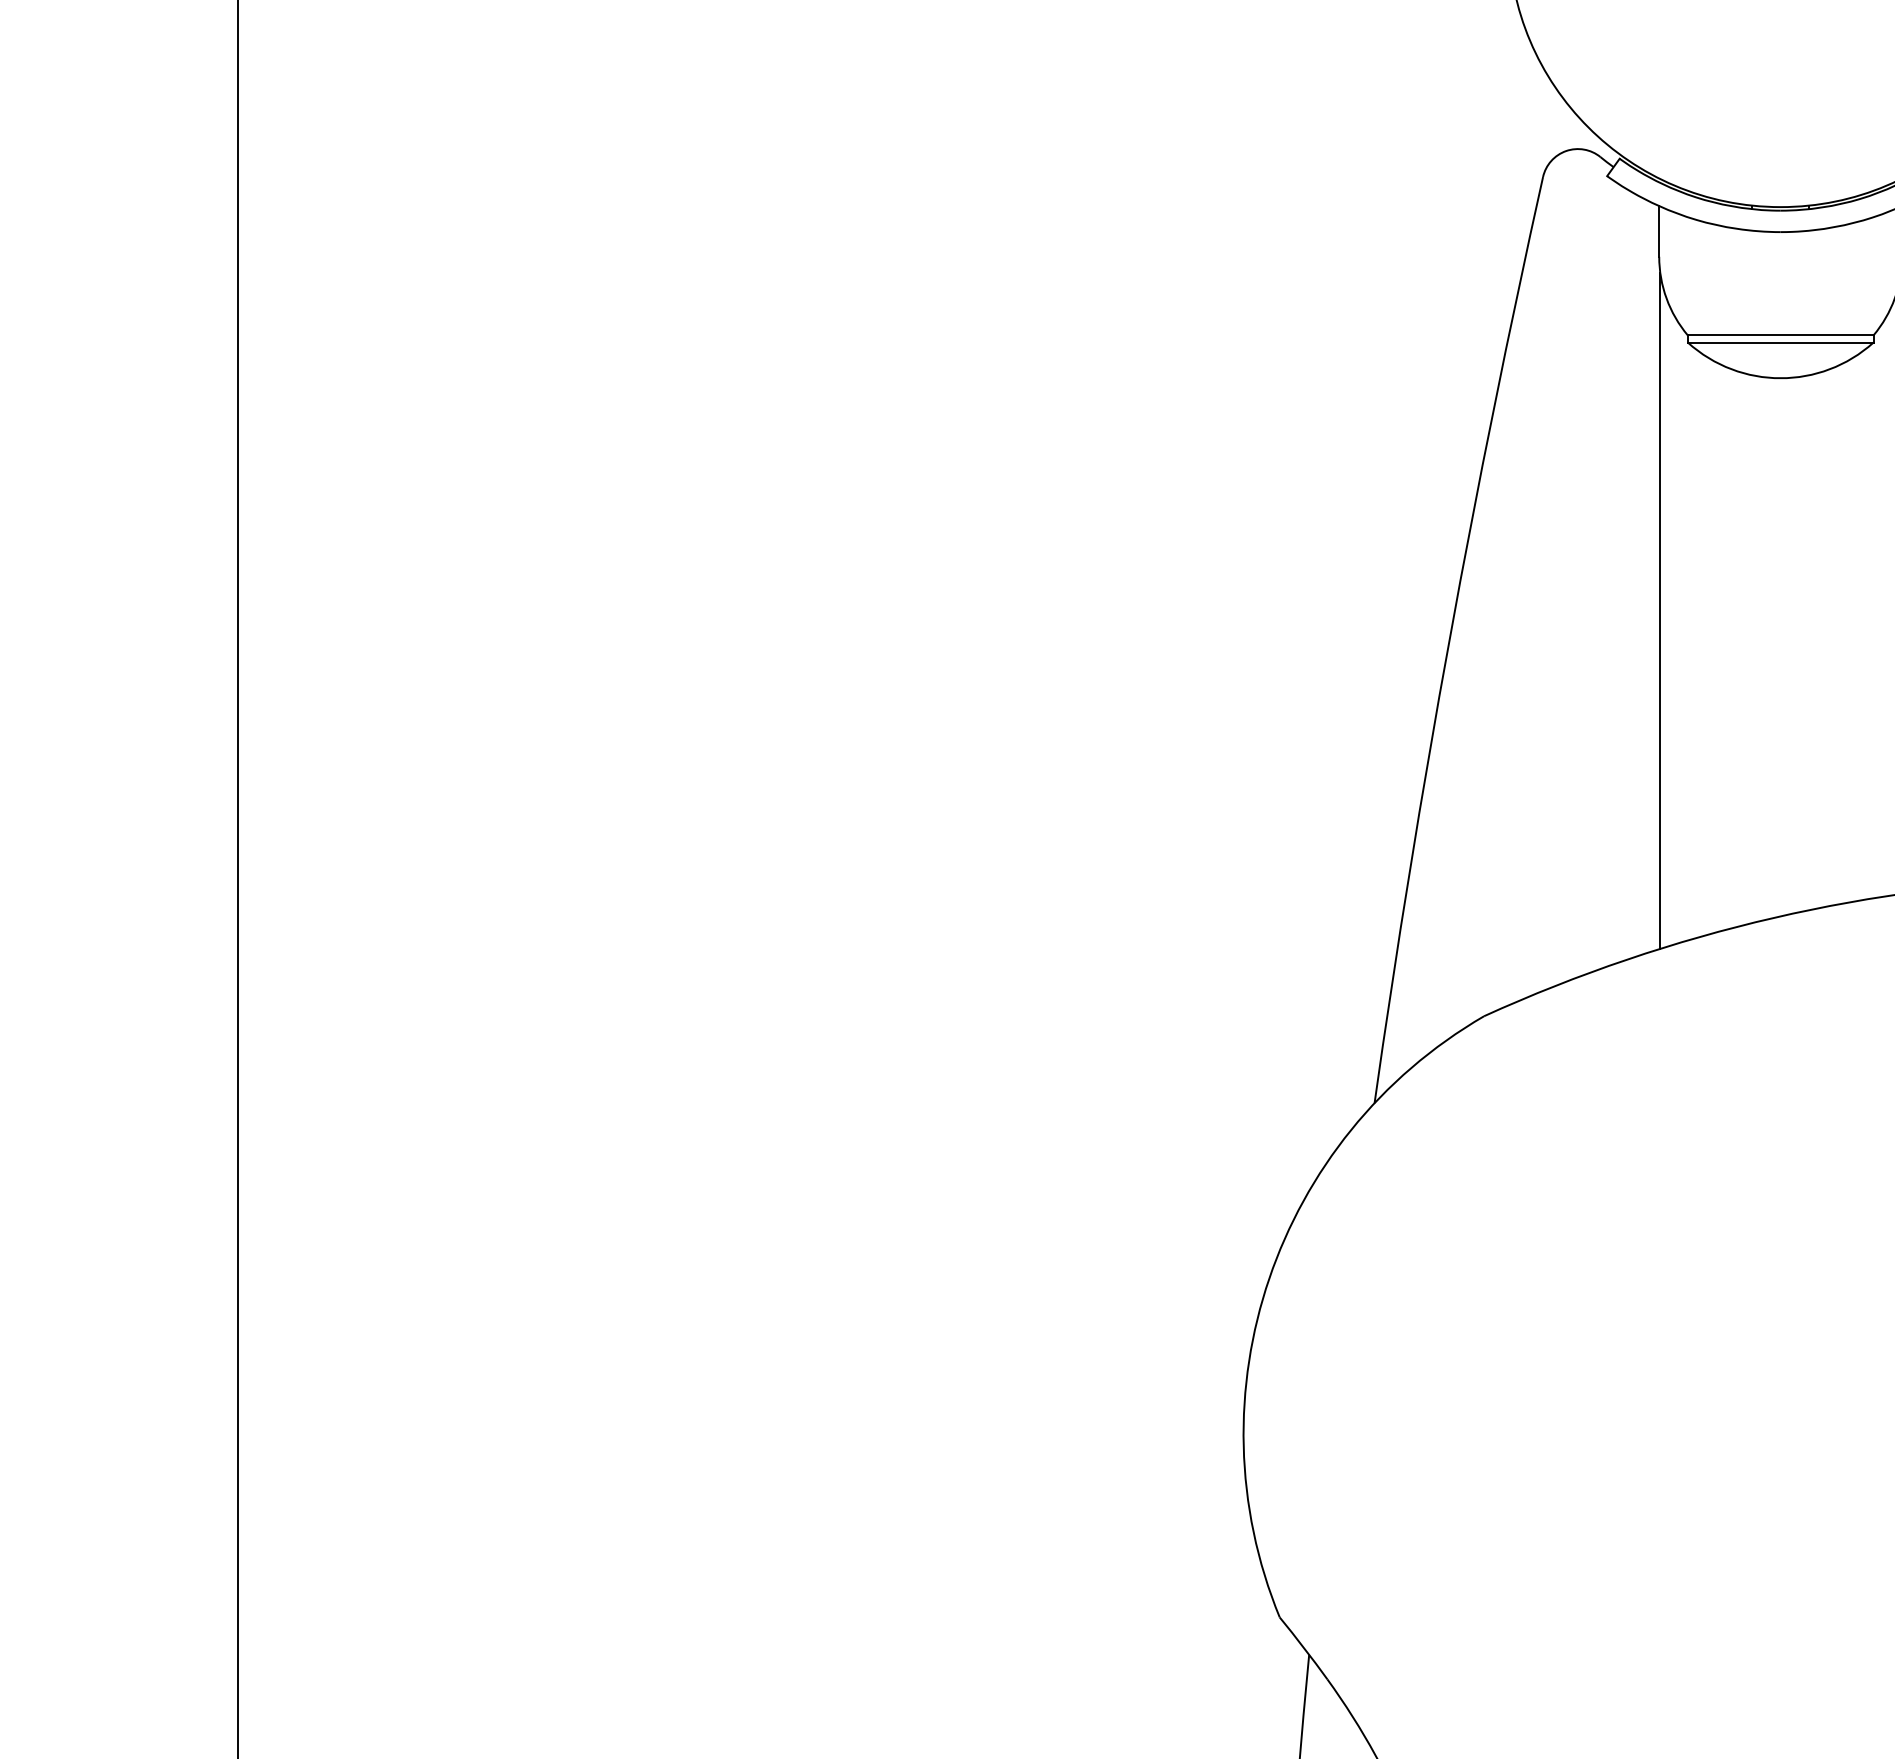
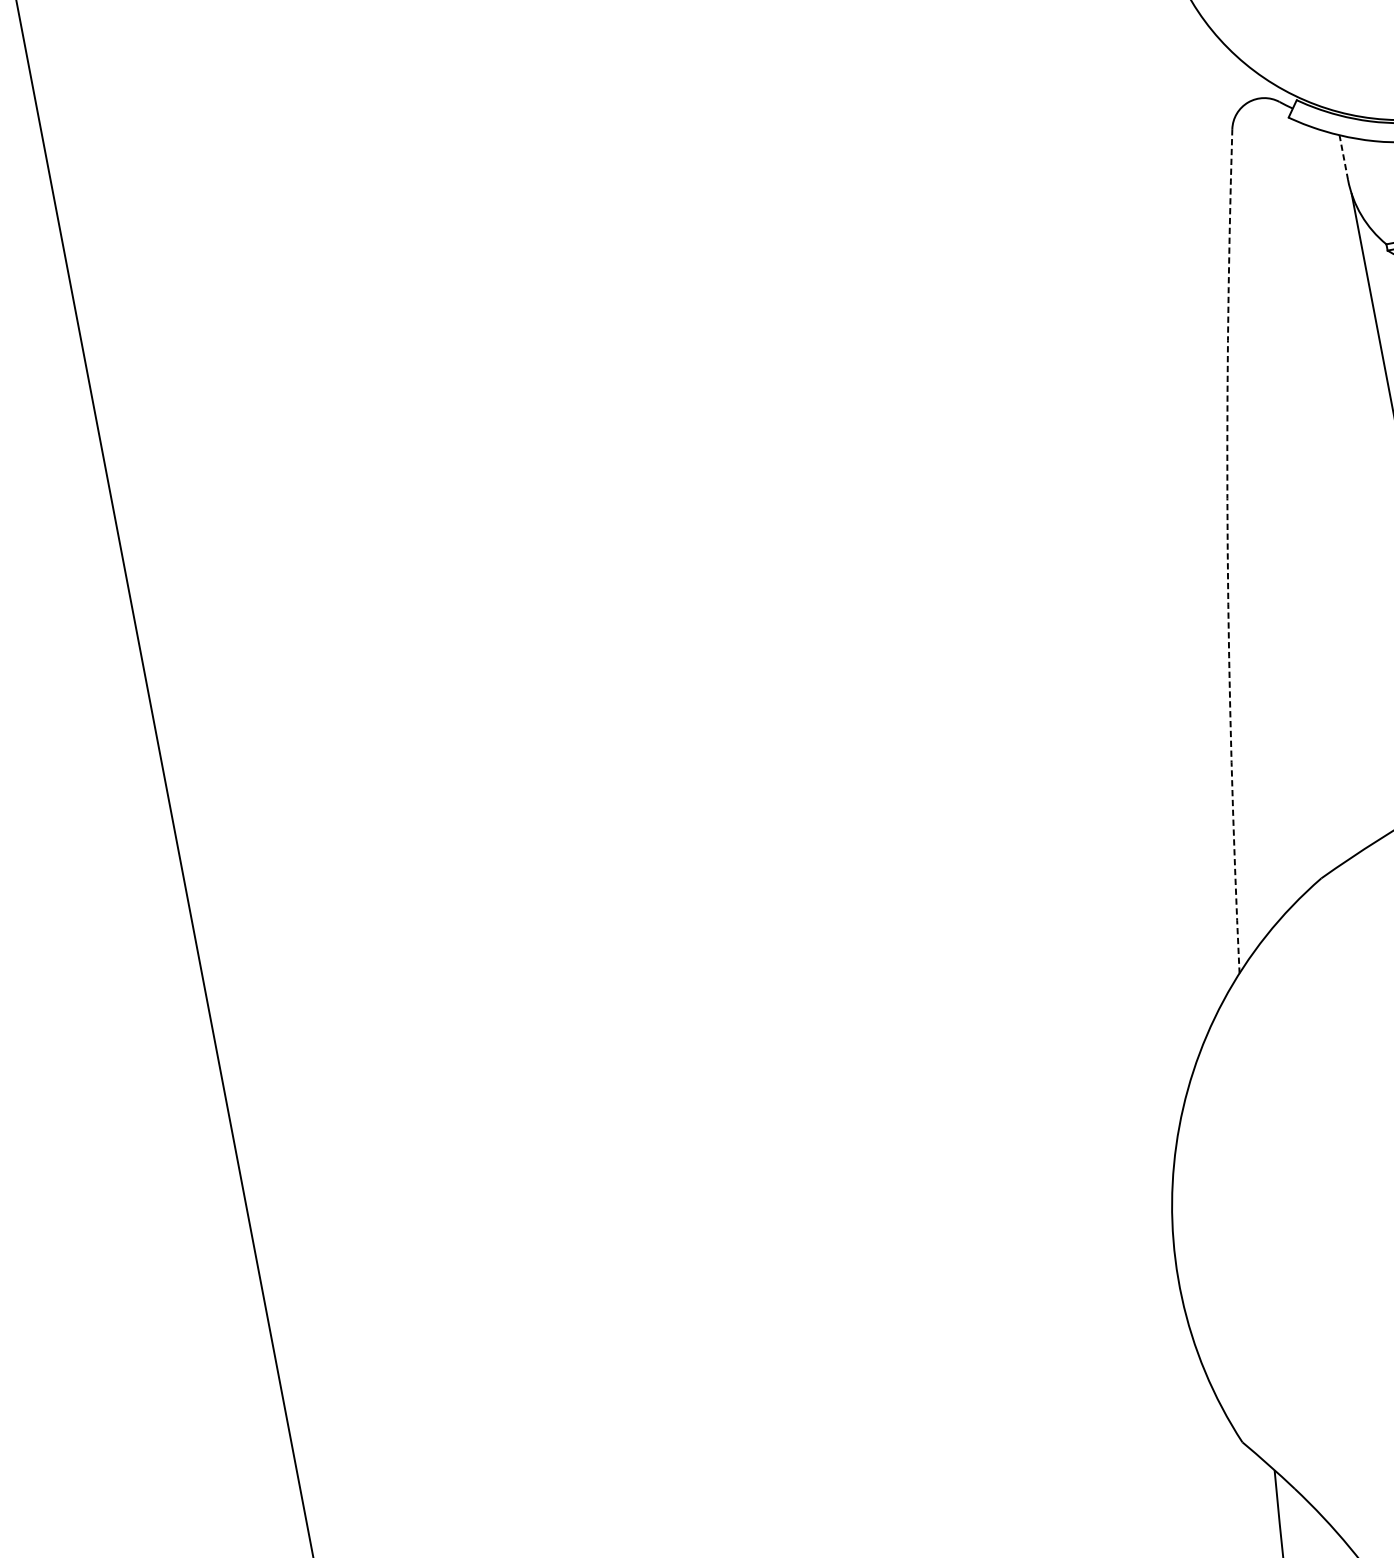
line: (1659, 230) -> (1343, 156), solid -> dashed
arc: (1449, 638) -> (1227, 551), solid -> dashed

